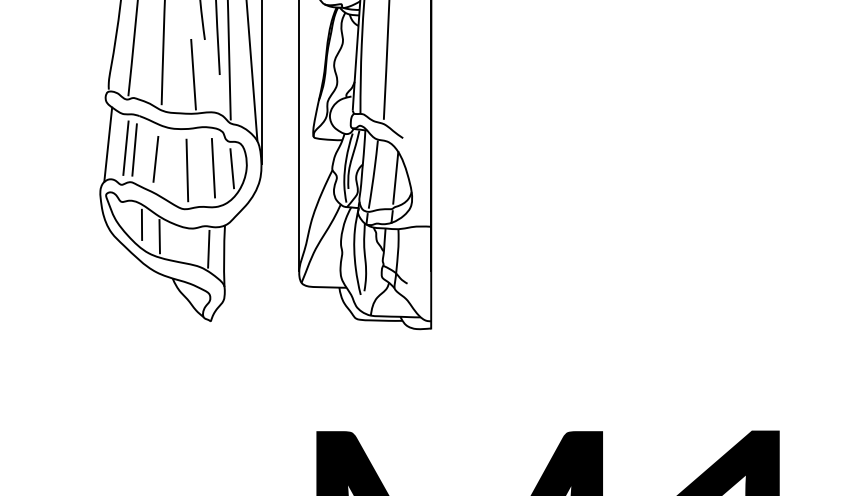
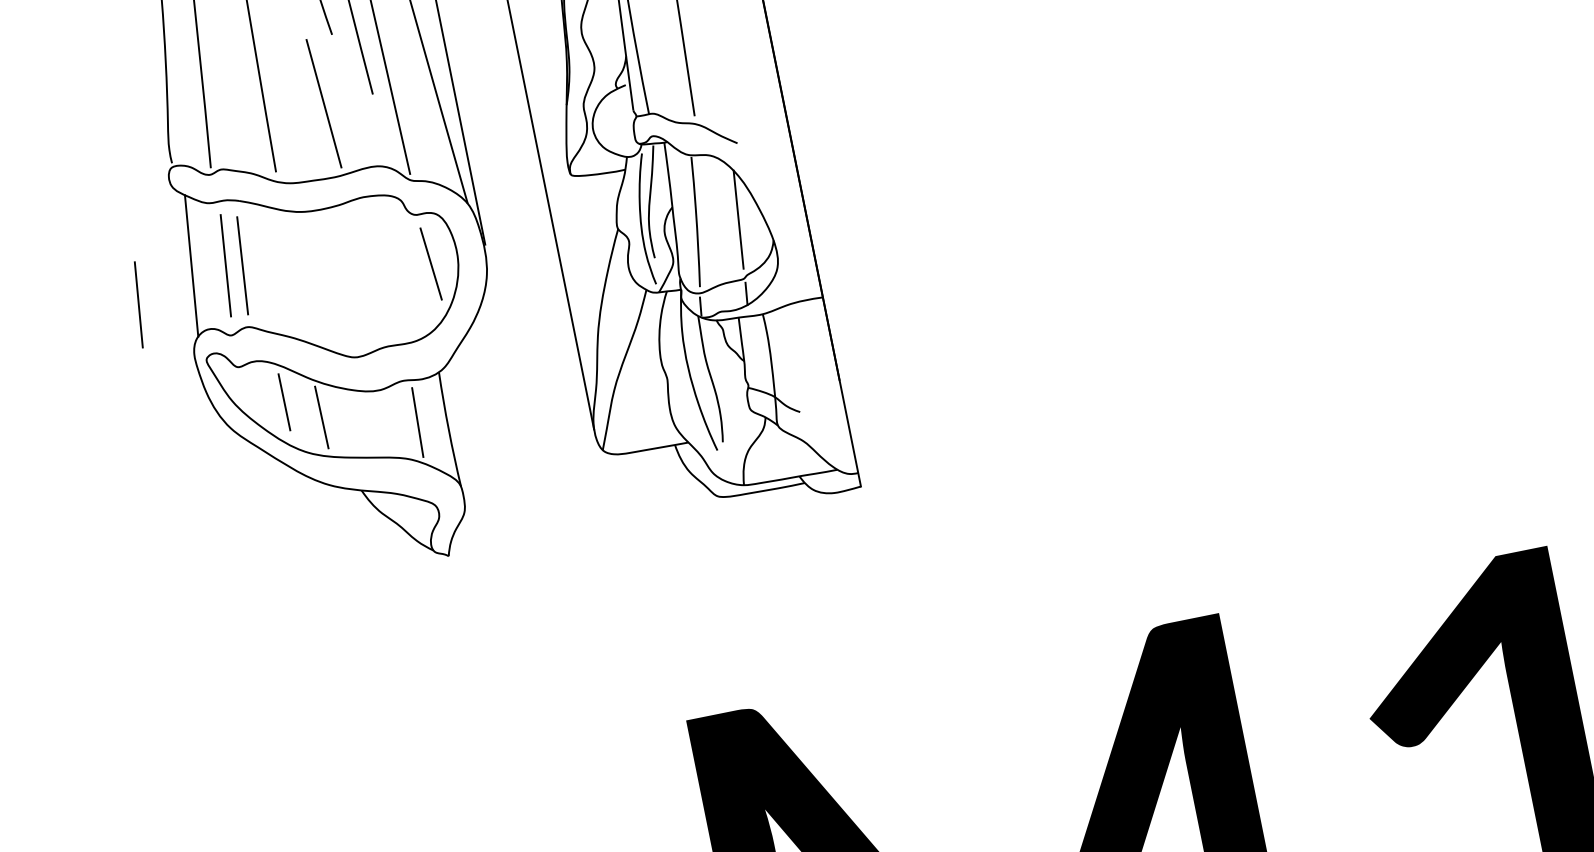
line: (155, 159) -> (138, 305), moved
line: (213, 168) -> (396, 270), removed
line: (187, 170) -> (348, 284), removed

